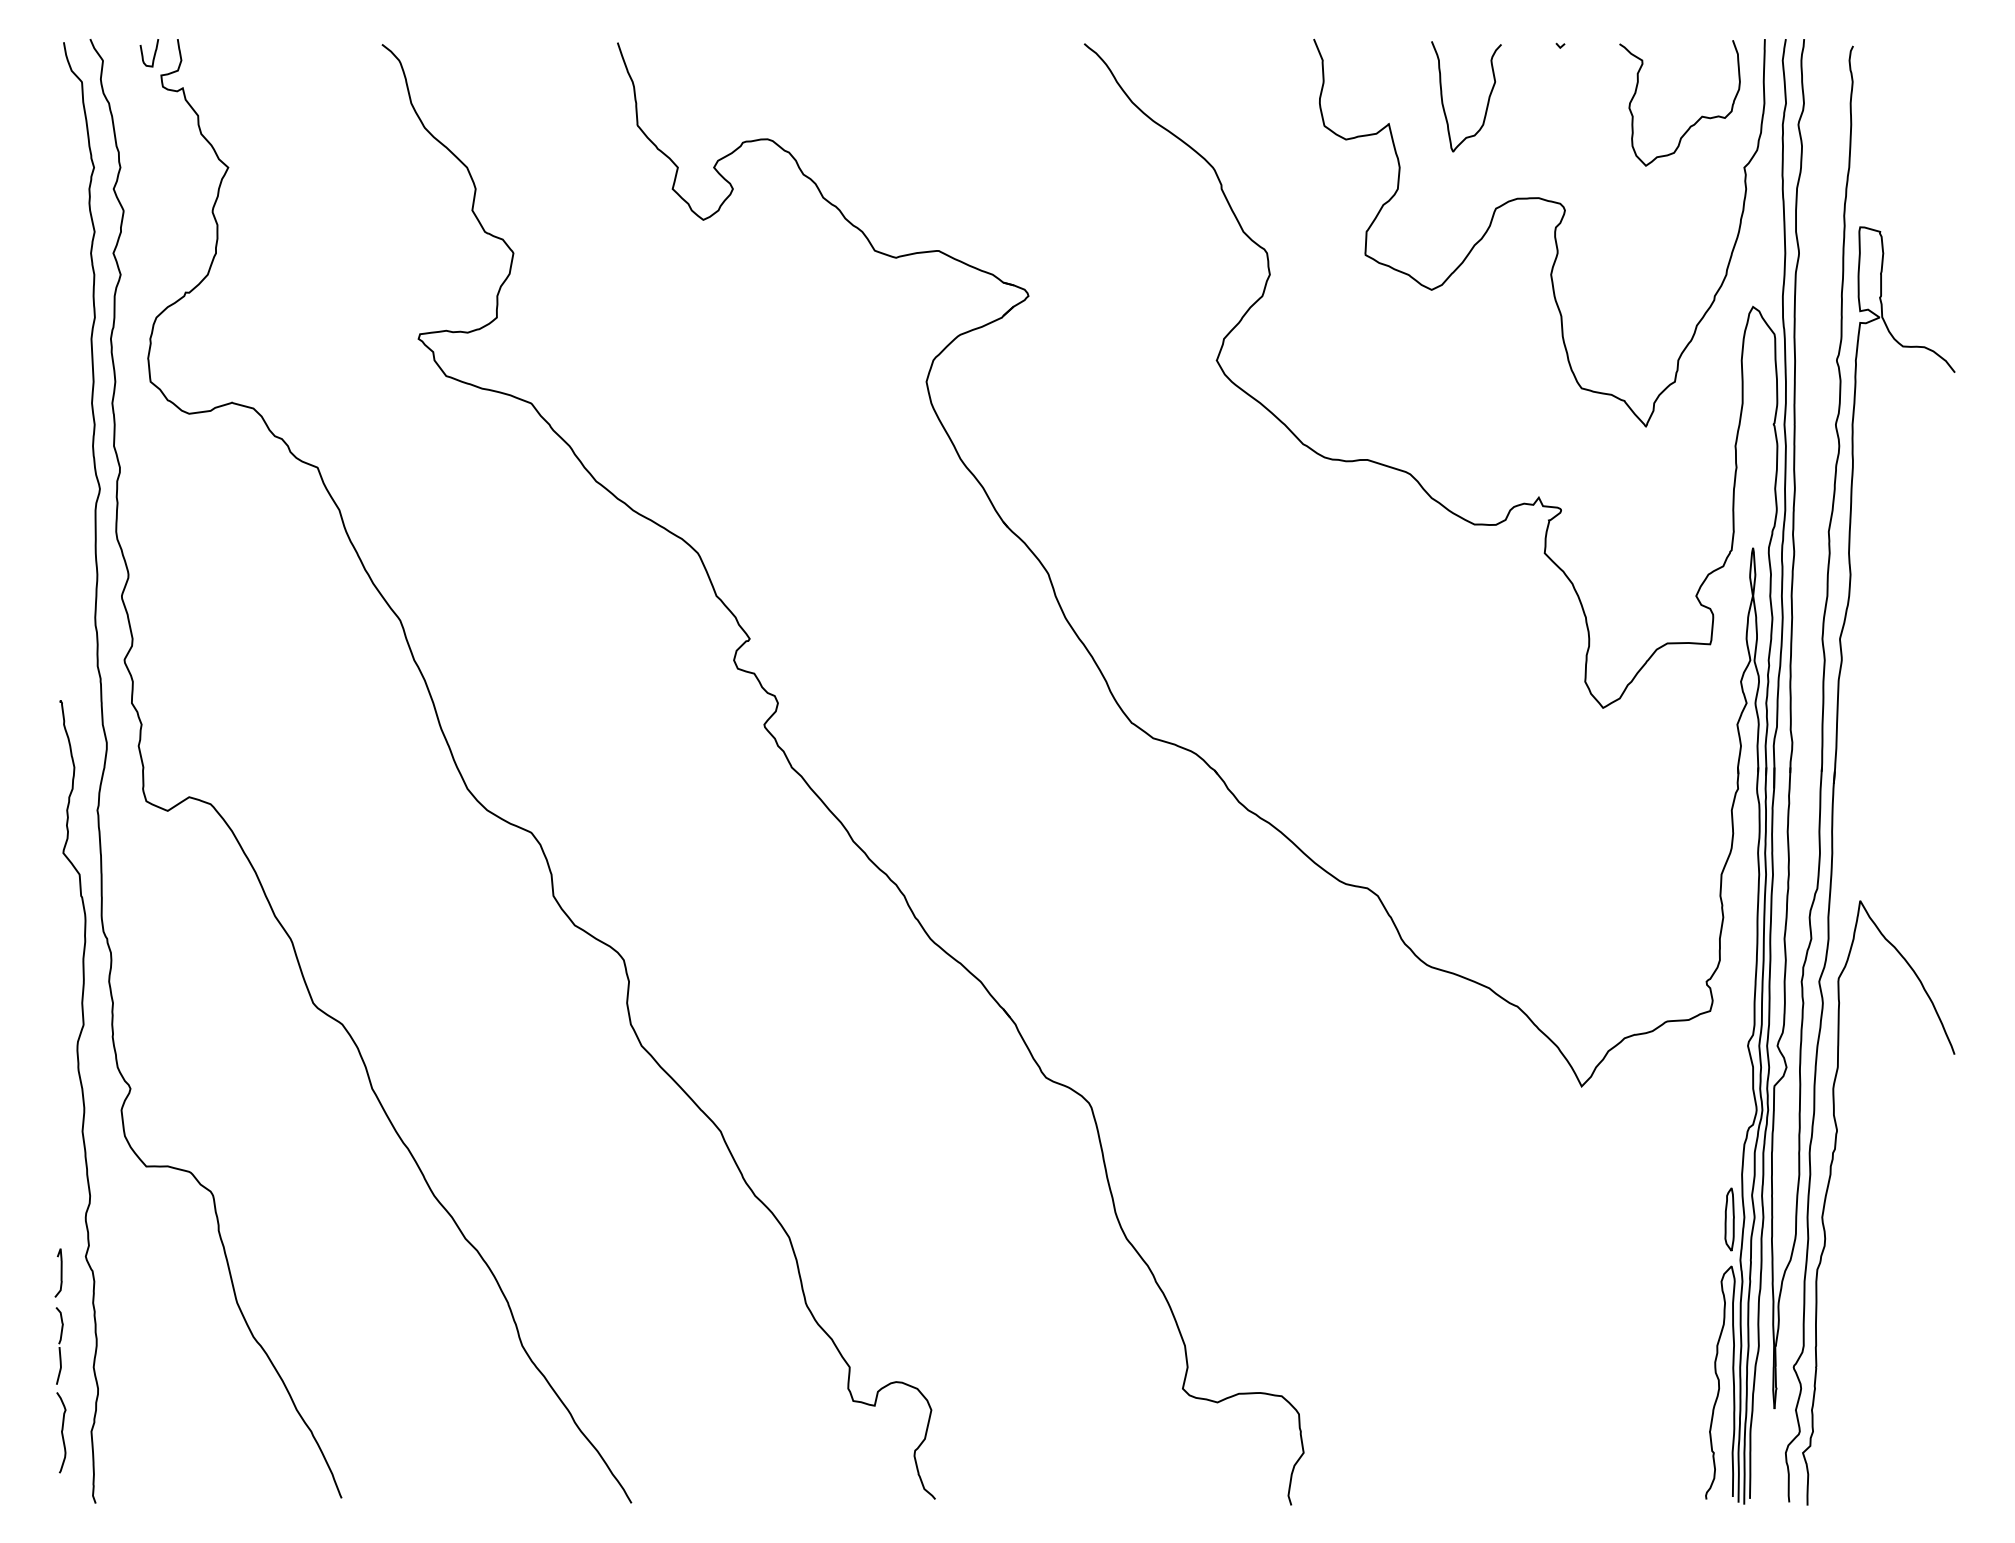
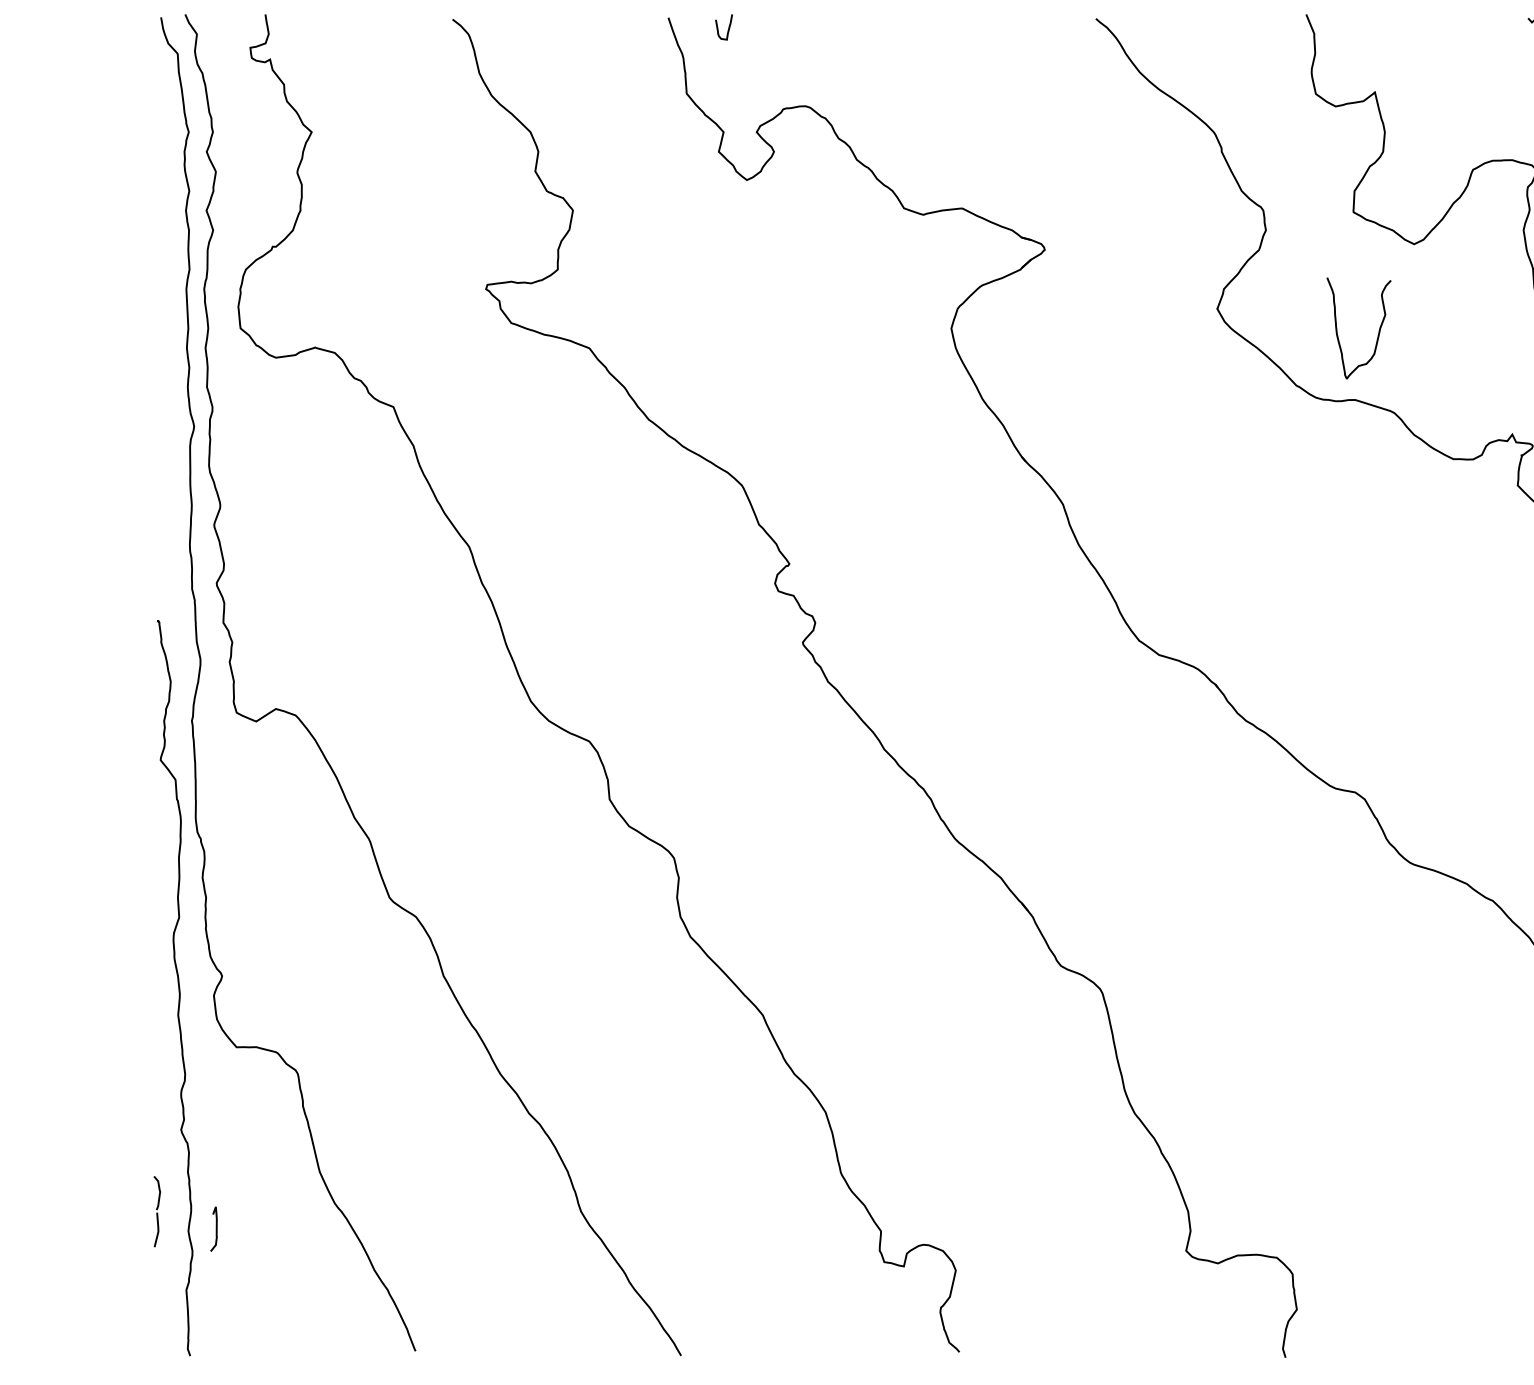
curve: (153, 55) -> (727, 29), moved
curve: (1487, 101) -> (1378, 332), moved
curve: (60, 1272) -> (215, 1228), moved
curve: (61, 1432) -> (158, 1290), removed

